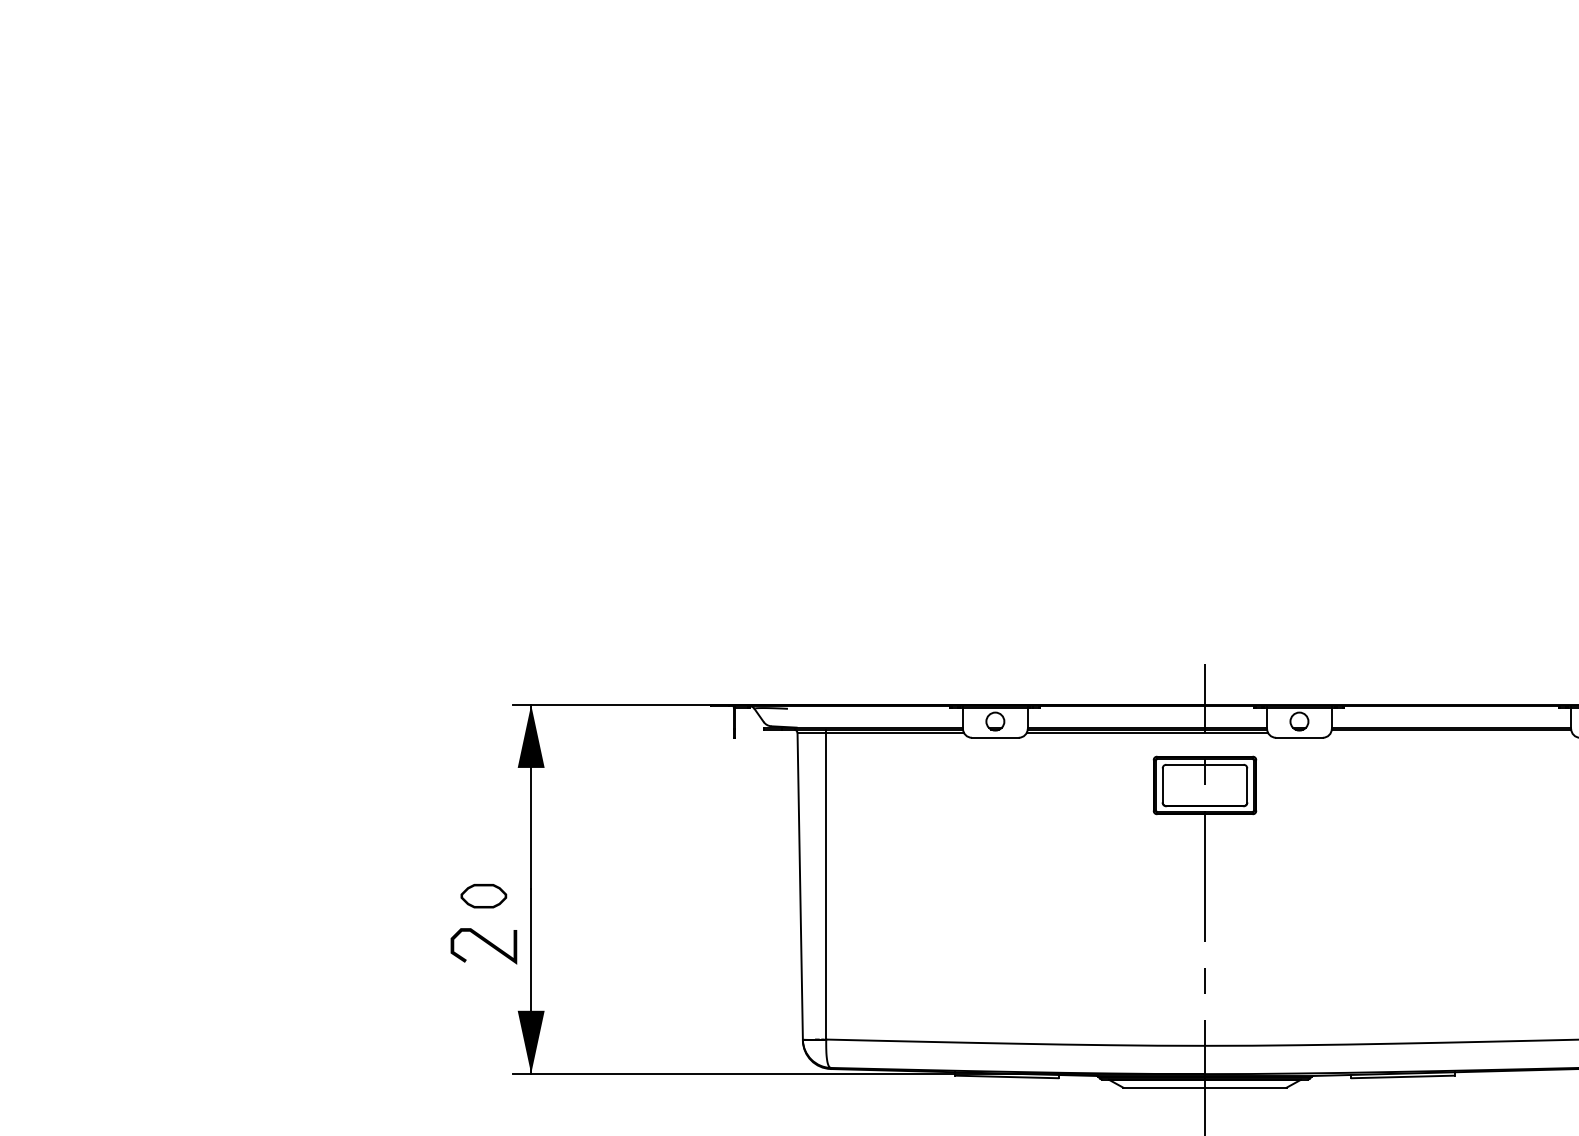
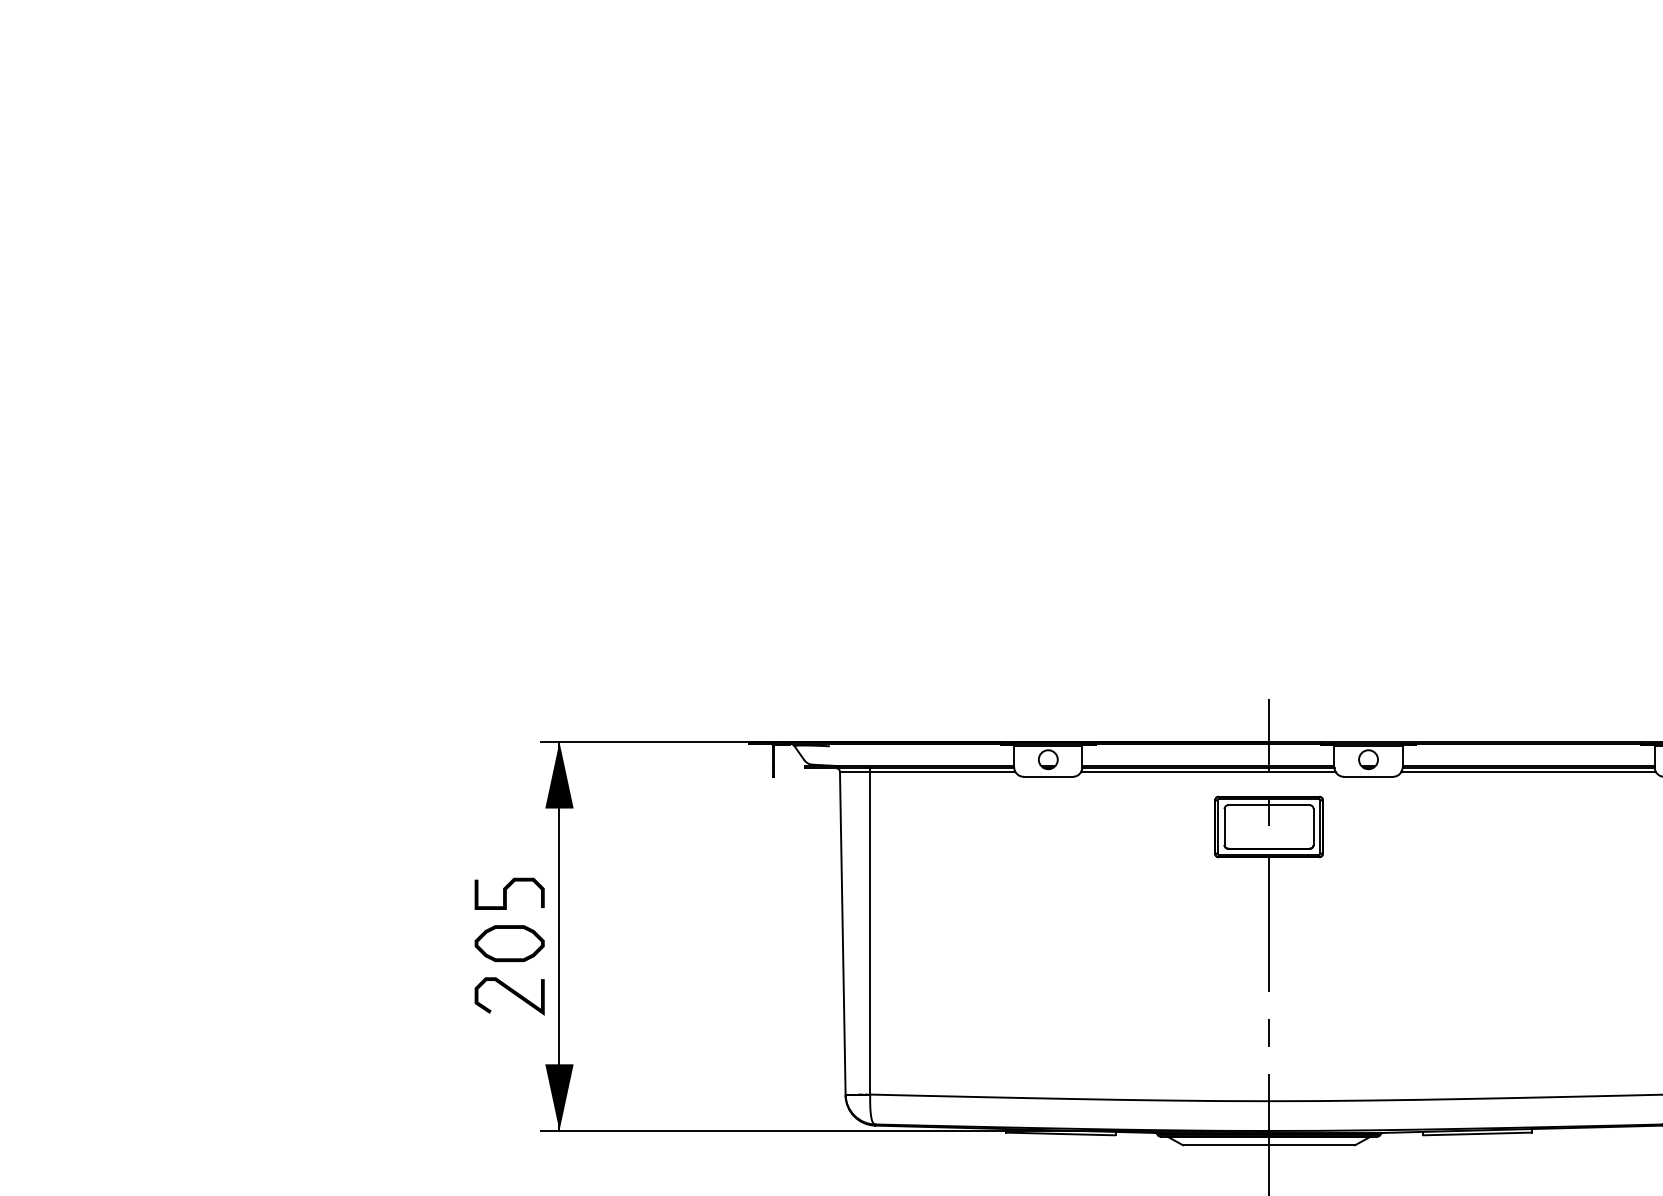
line: (1451, 732) -> (1528, 771), added
curve: (480, 848) -> (506, 893), added
part: (483, 896) -> (509, 943), size x1.43

